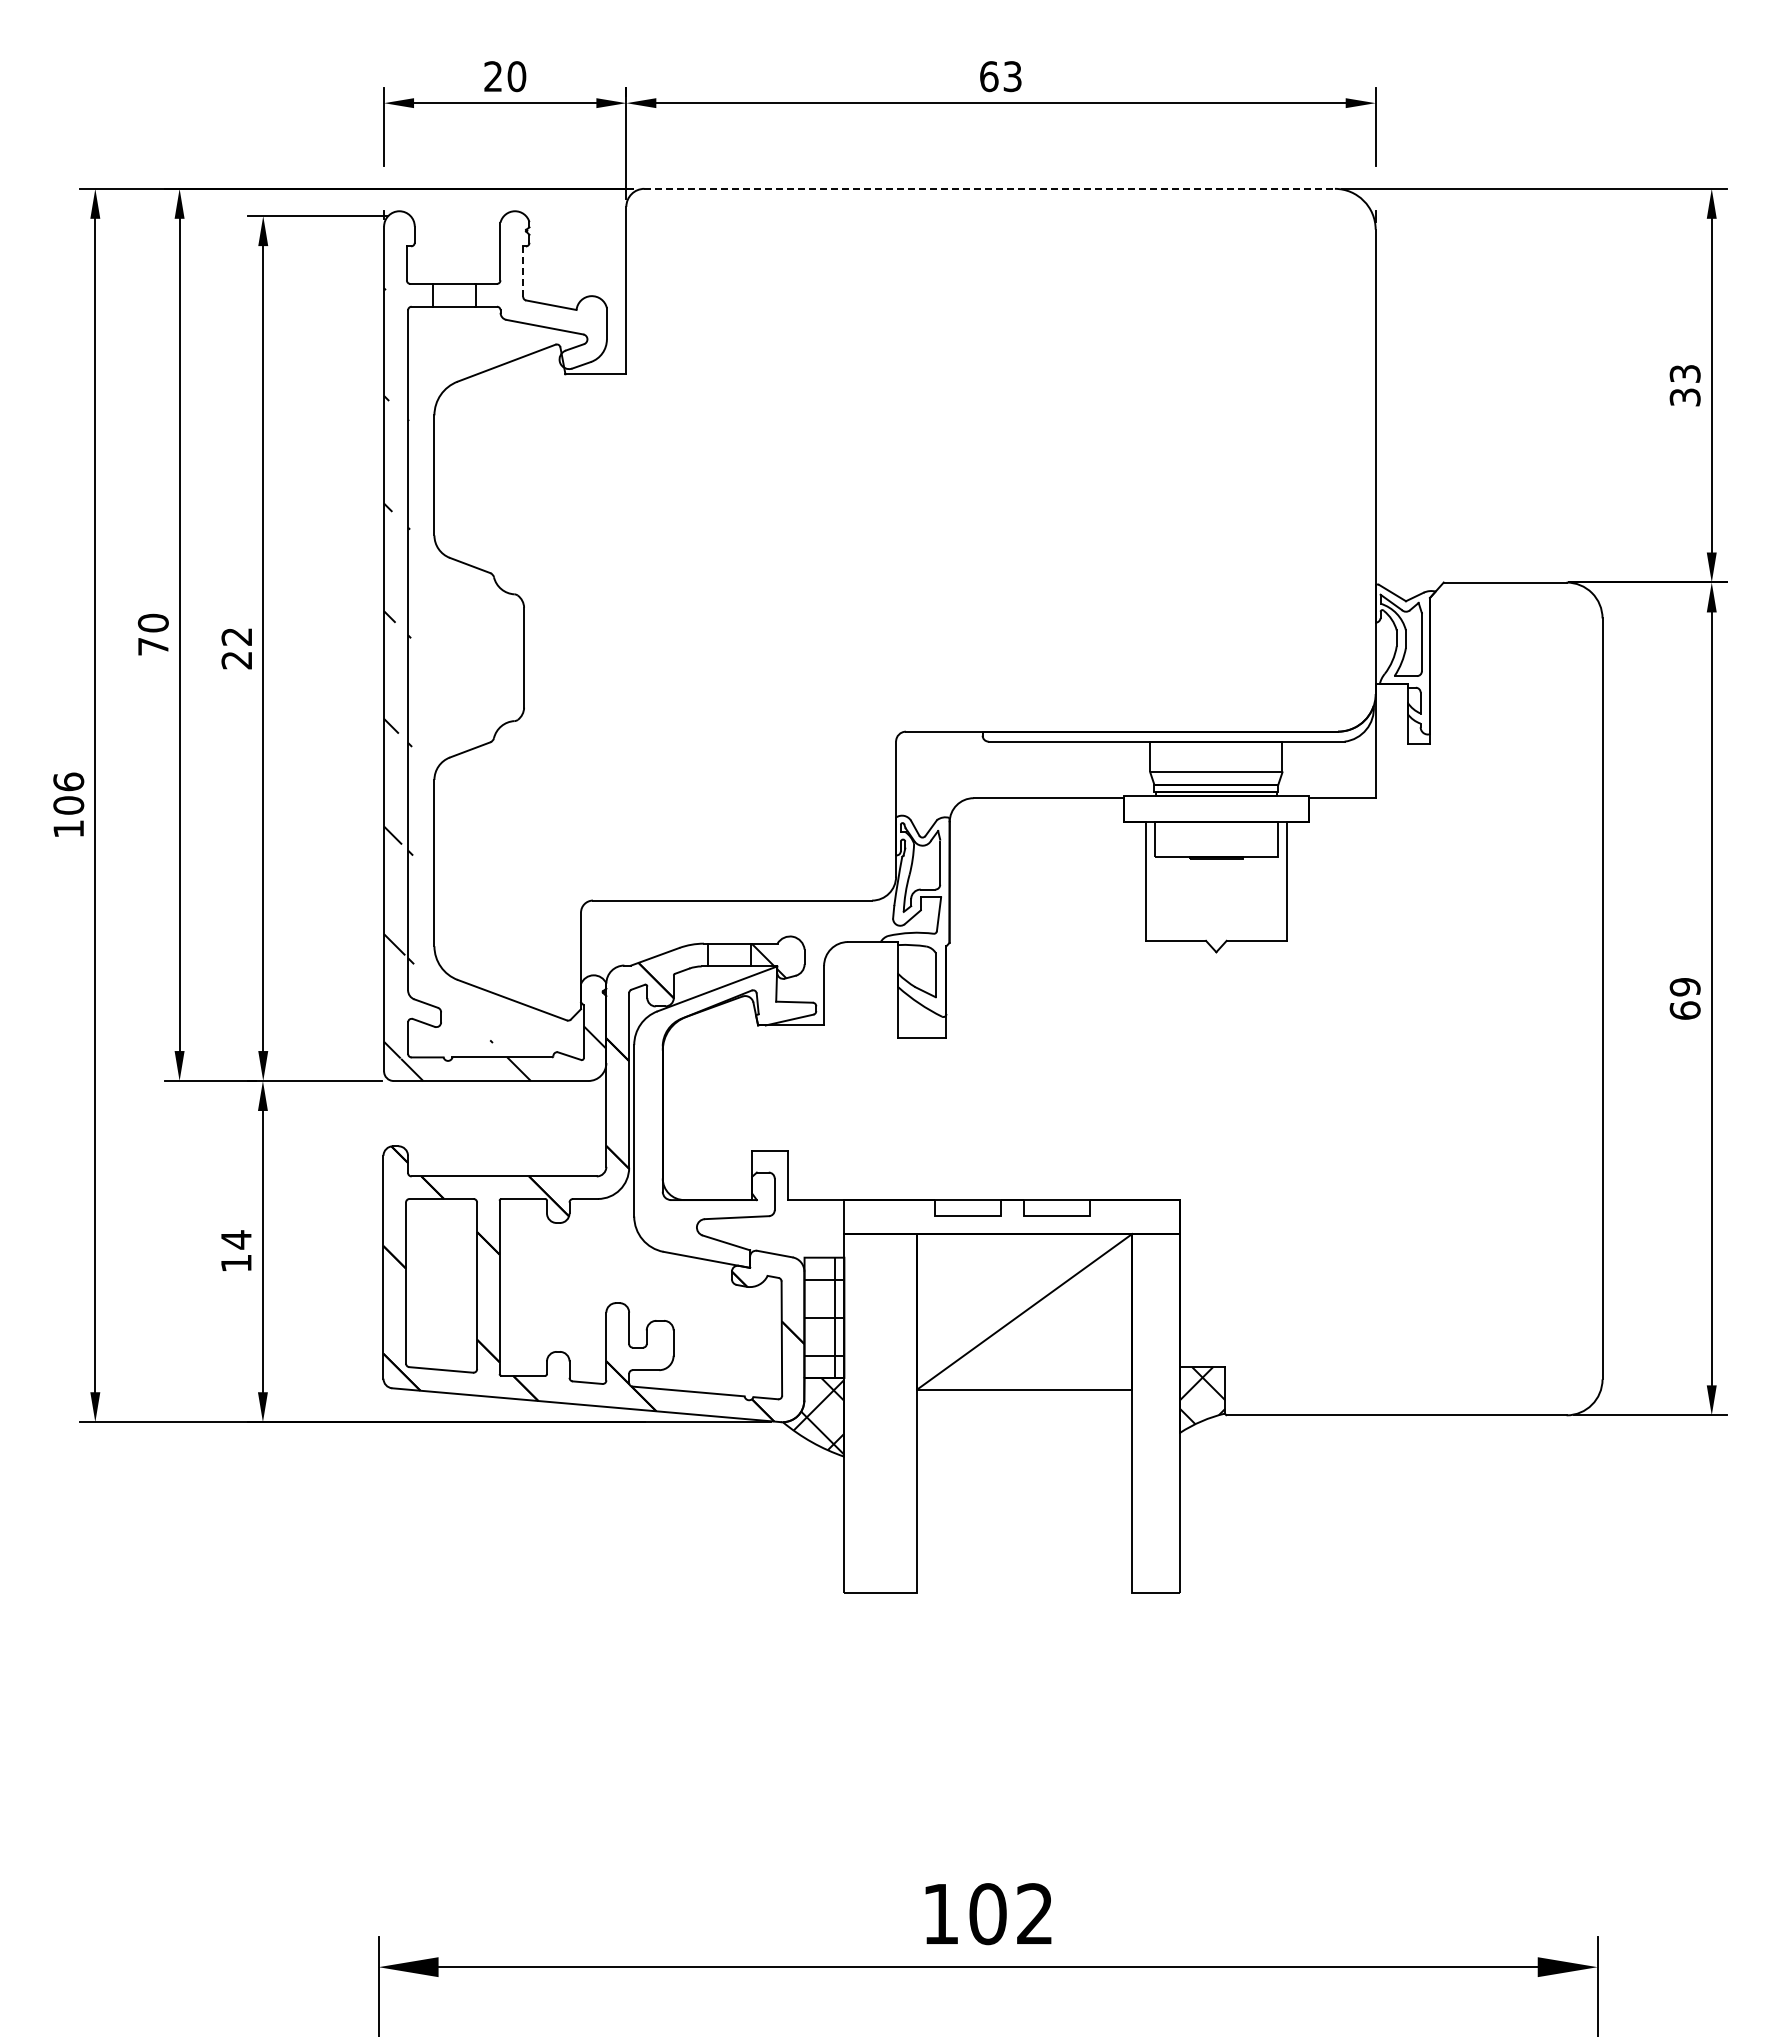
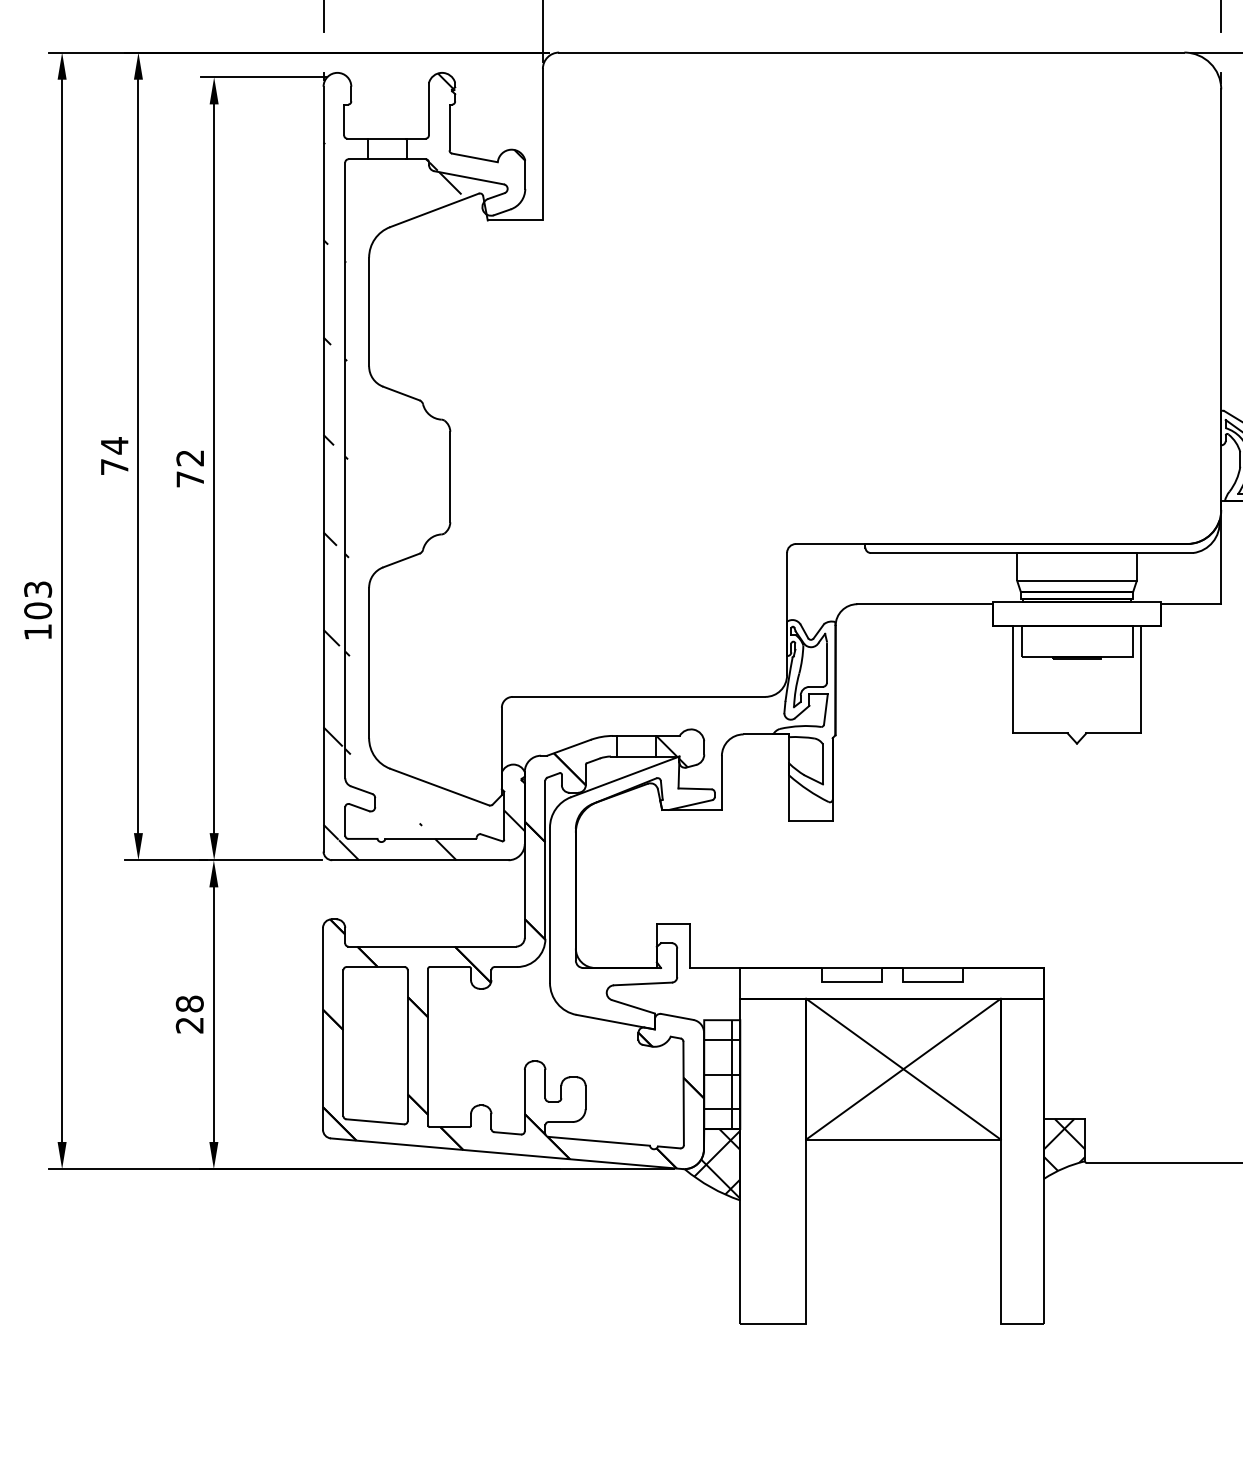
line: (990, 188) -> (872, 52), dashed -> solid
line: (523, 271) -> (449, 127), dashed -> solid
hatch: (540, 278) -> (465, 133), added
text: (152, 623) -> (113, 446), 70 -> 74
text: (236, 660) -> (189, 479), 22 -> 72
text: (68, 781) -> (37, 589), 106 -> 103
text: (235, 1251) -> (189, 1014), 14 -> 28
line: (1024, 1311) -> (903, 1068), added

